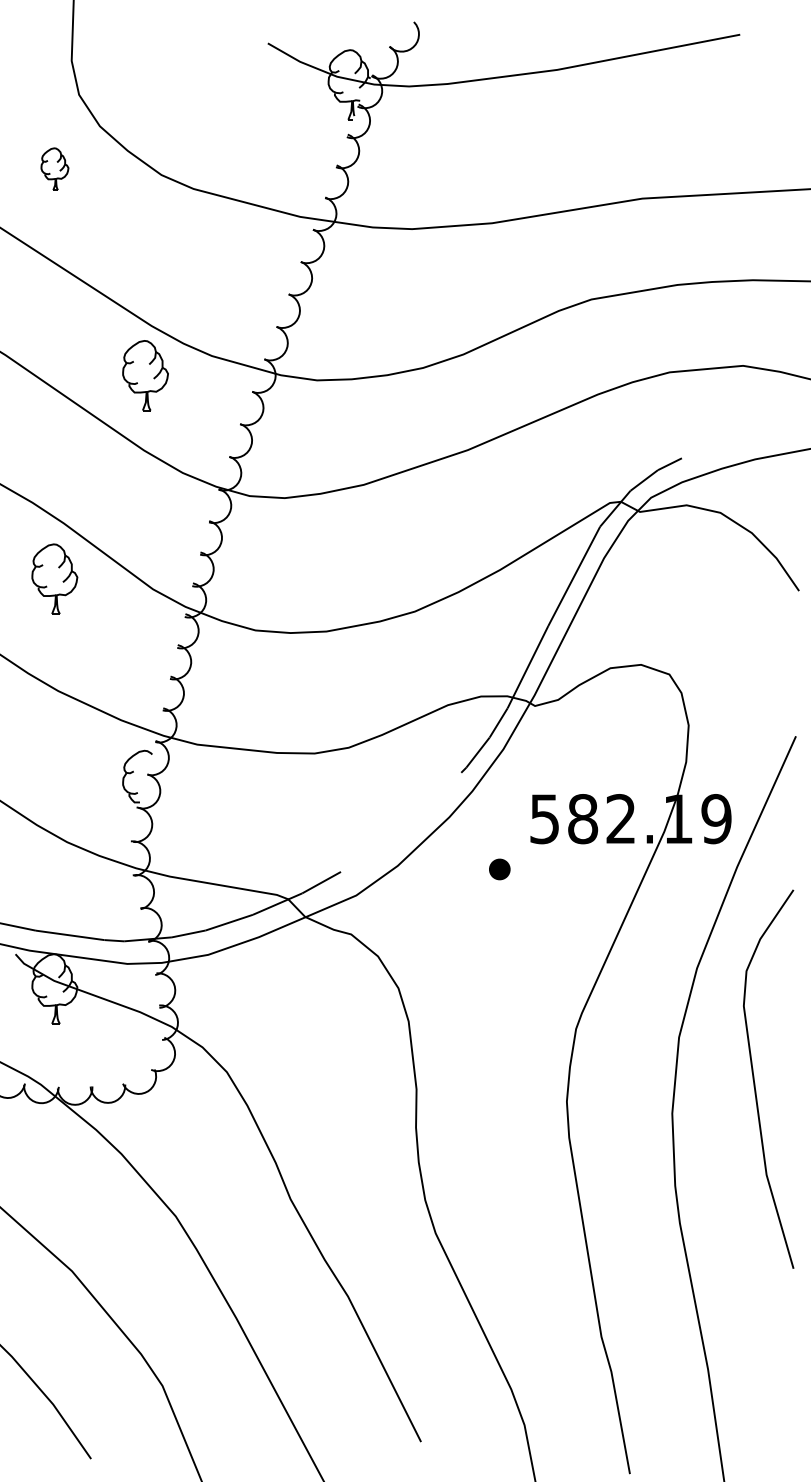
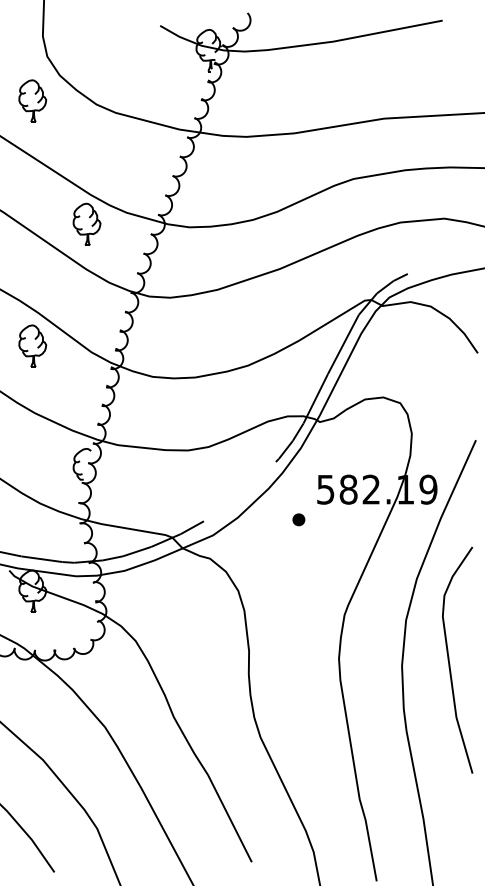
part: (54, 168) -> (32, 100), size x1.67
curve: (754, 1077) -> (449, 659), moved

